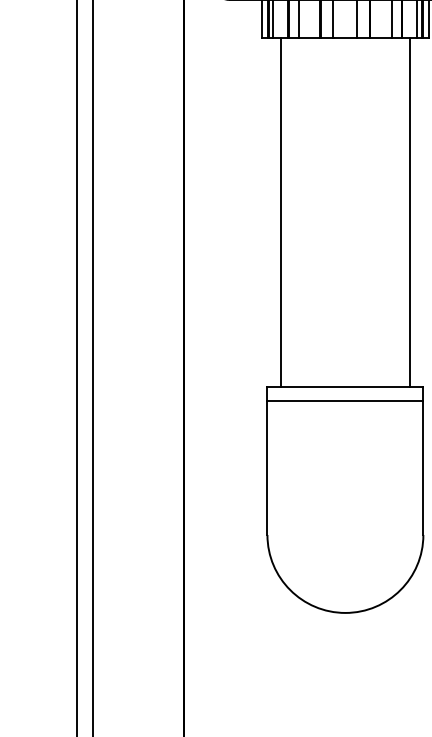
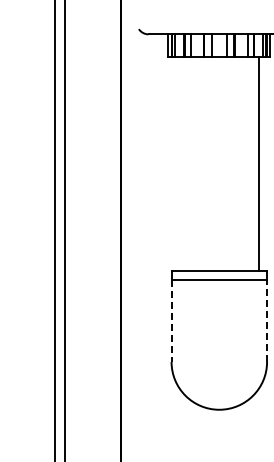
line: (280, 212) -> (179, 164), removed
line: (424, 467) -> (267, 320), solid -> dashed
line: (267, 468) -> (171, 321), solid -> dashed

